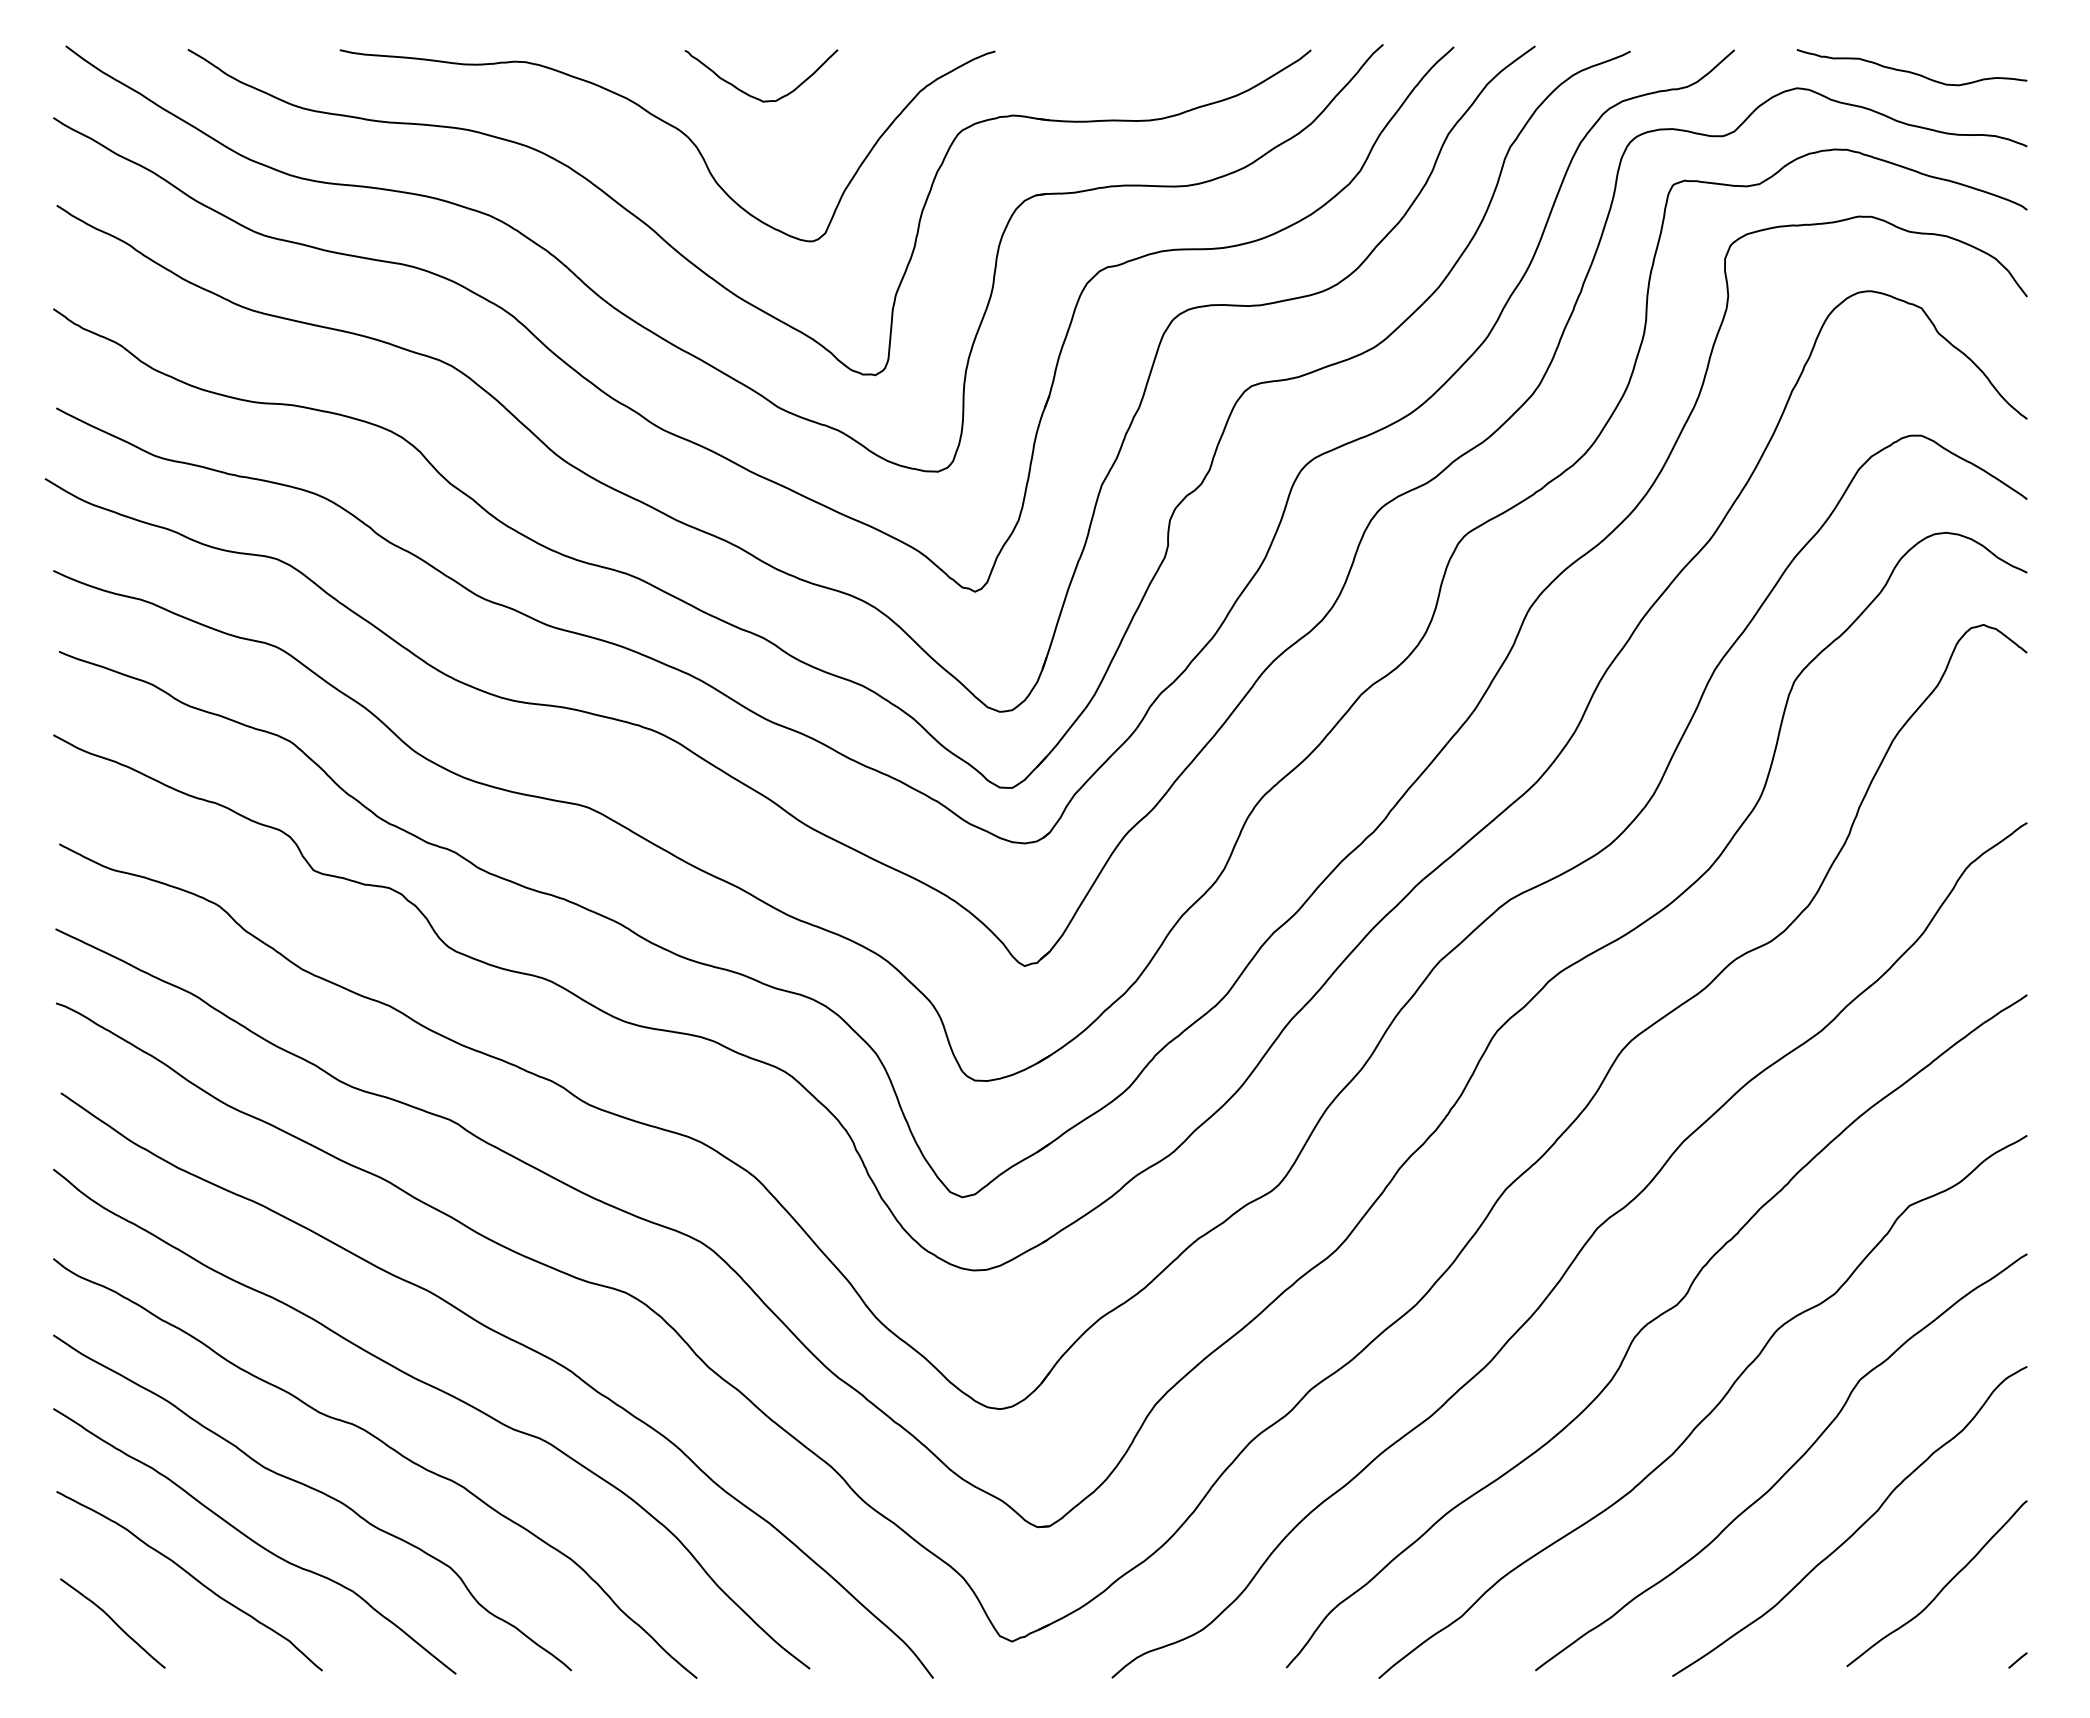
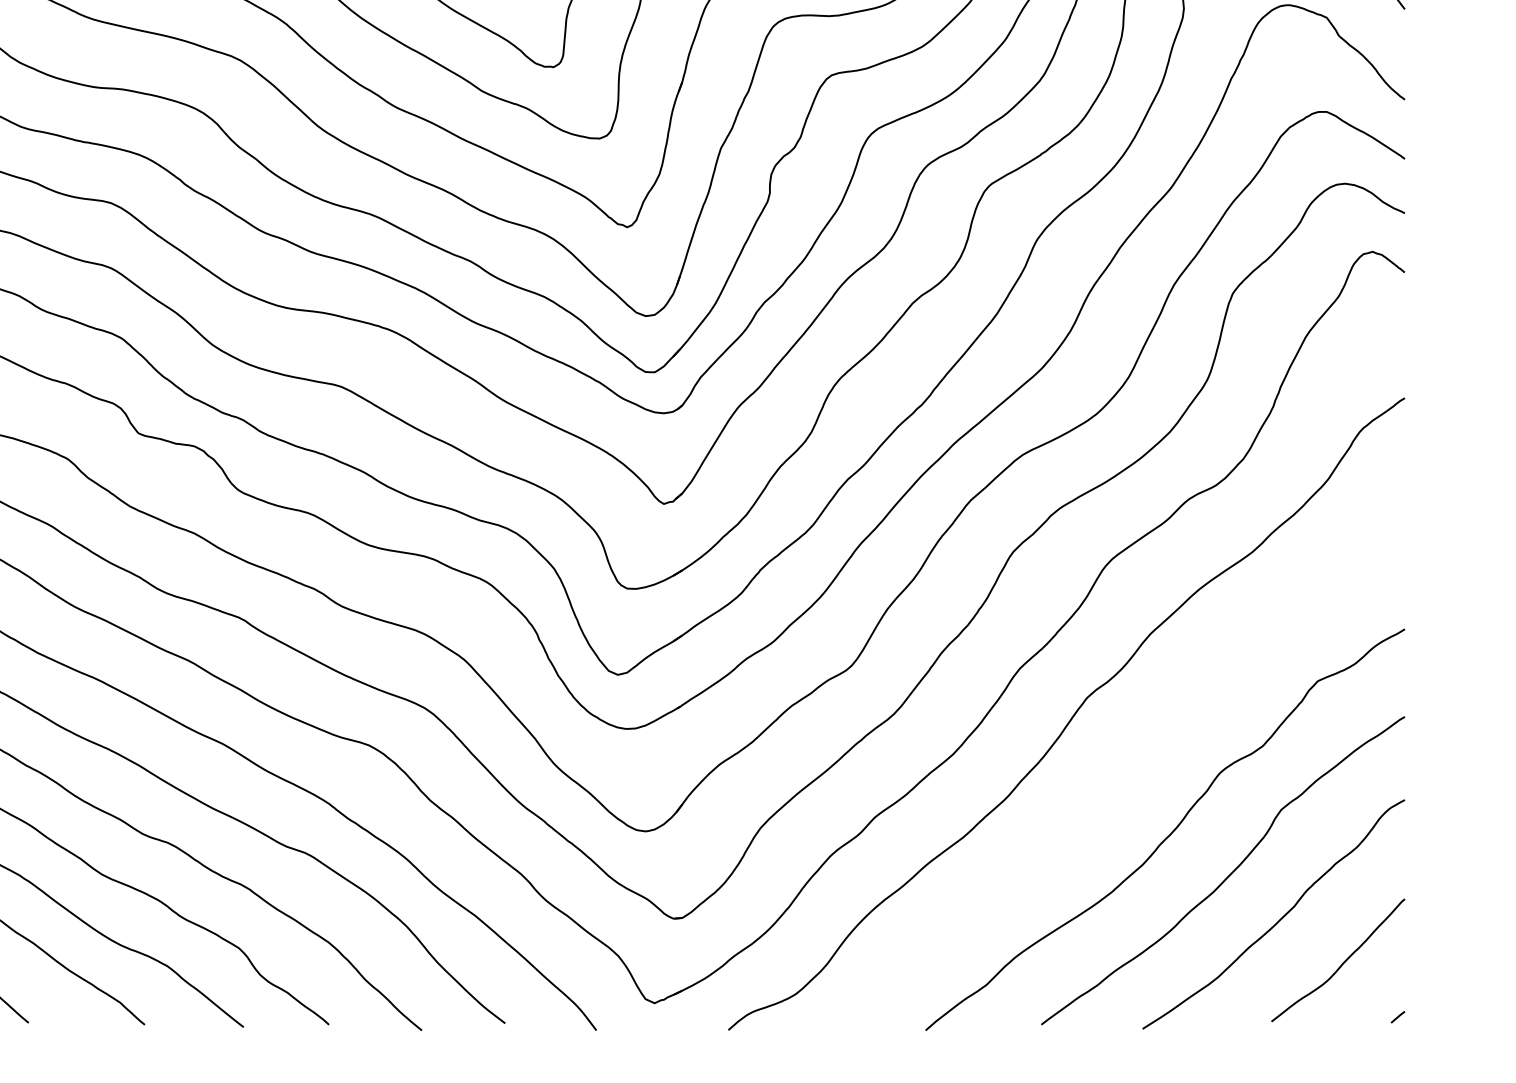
curve: (1650, 1323) -> (1126, 768), removed

